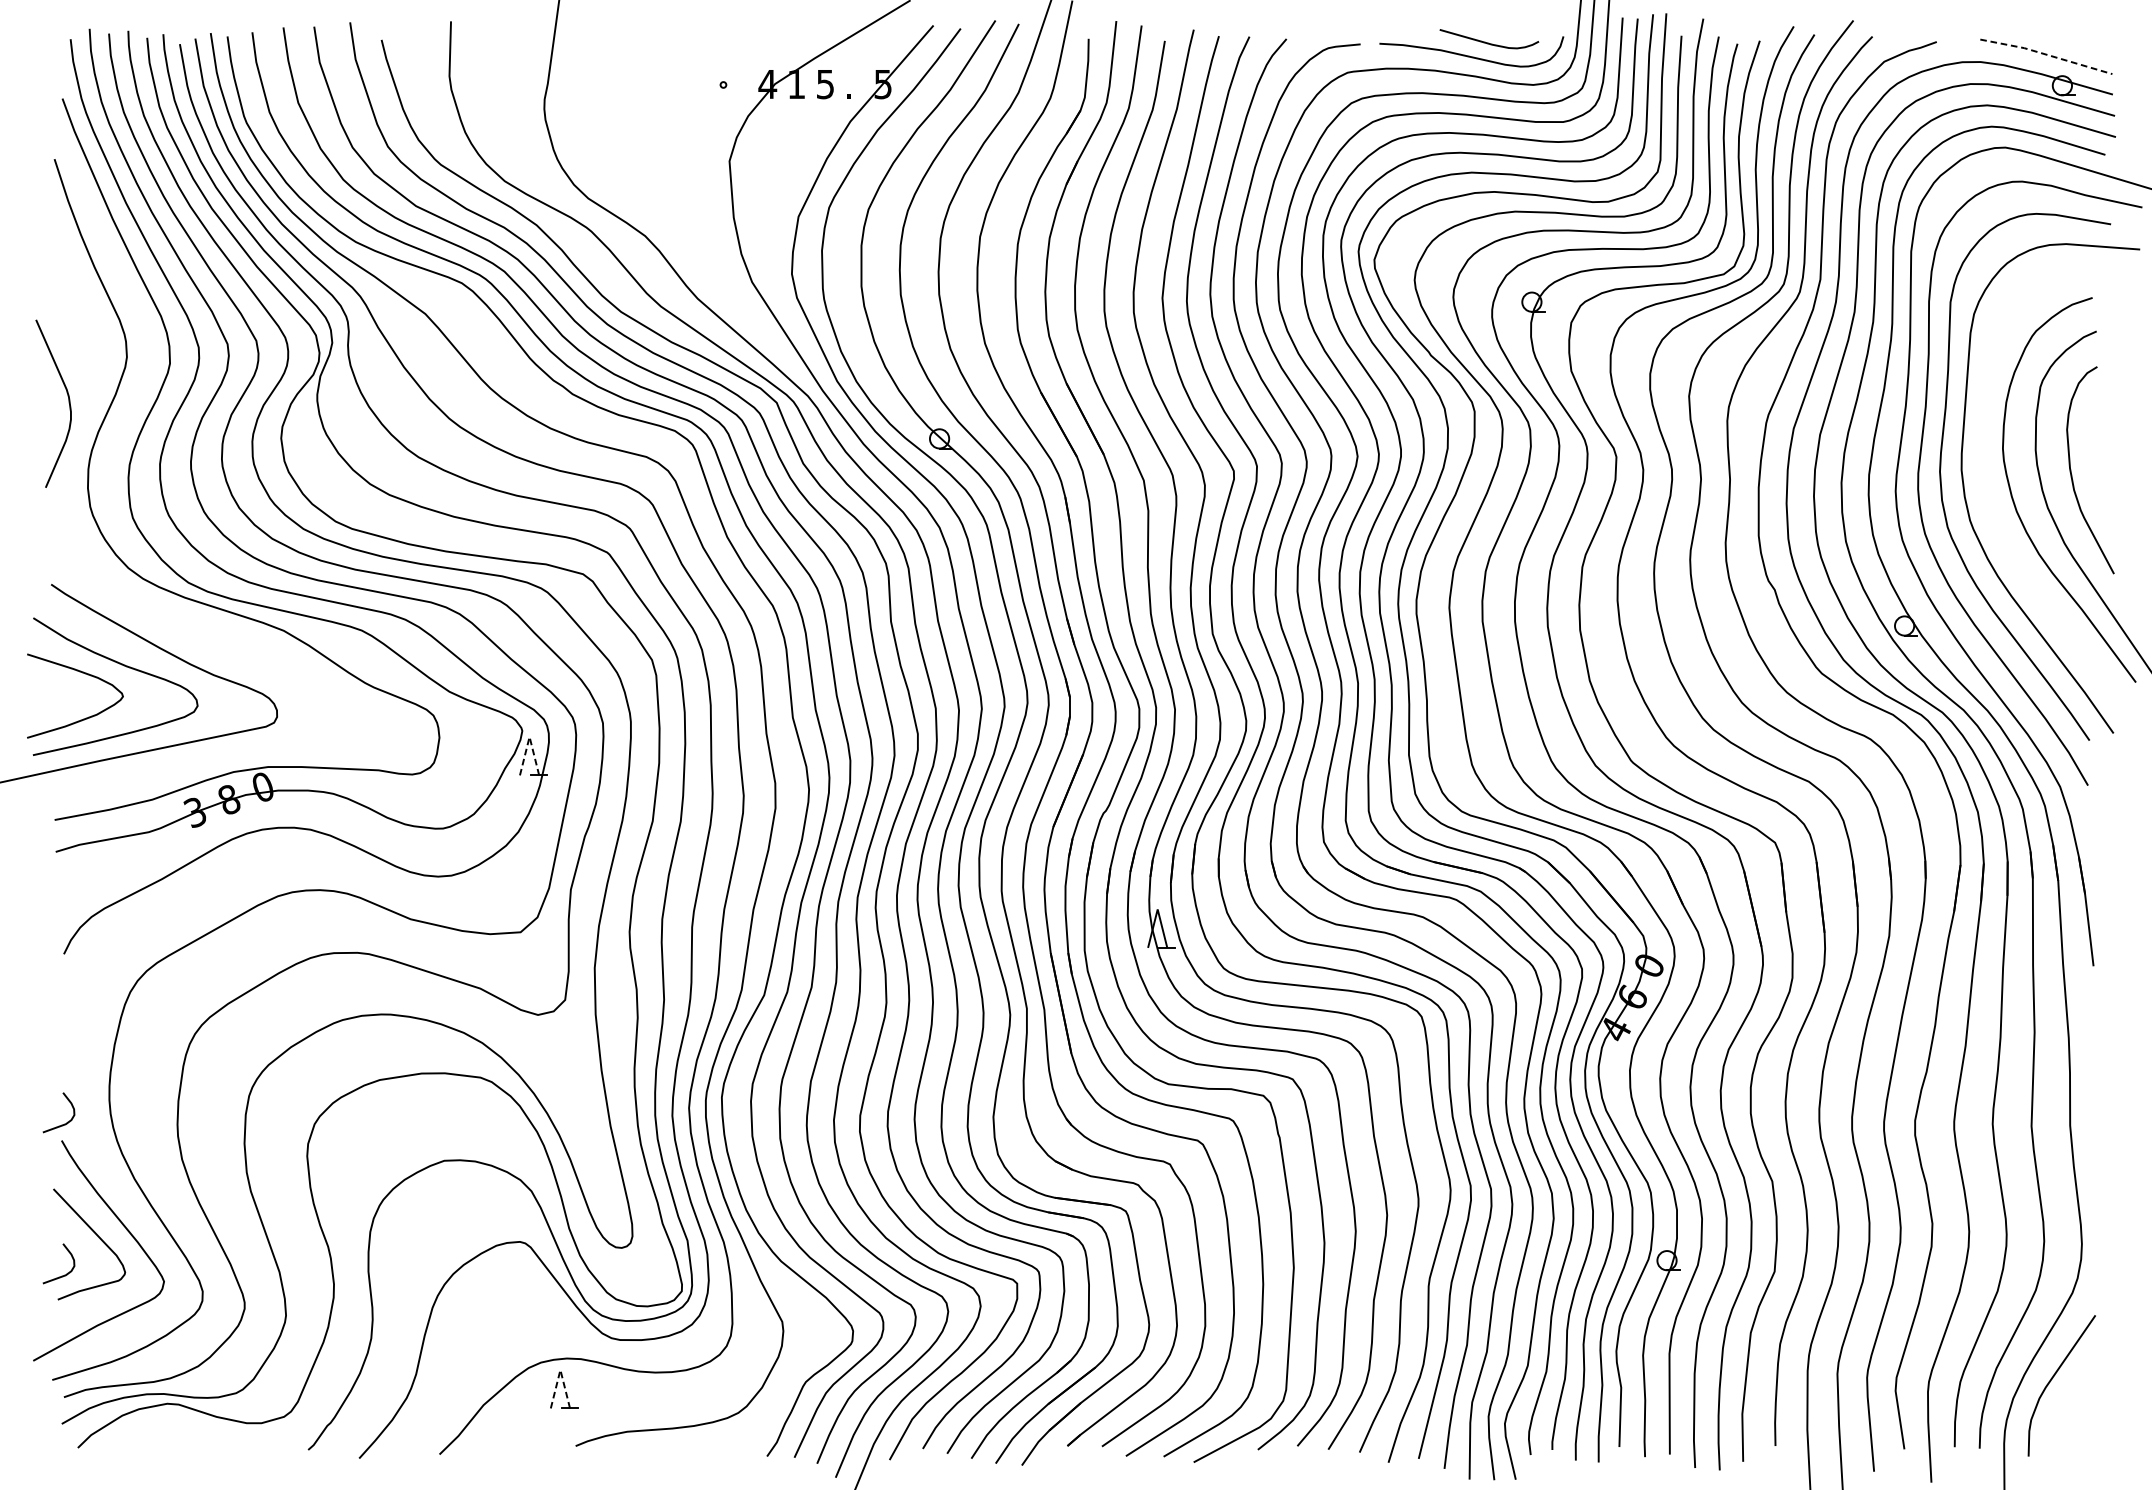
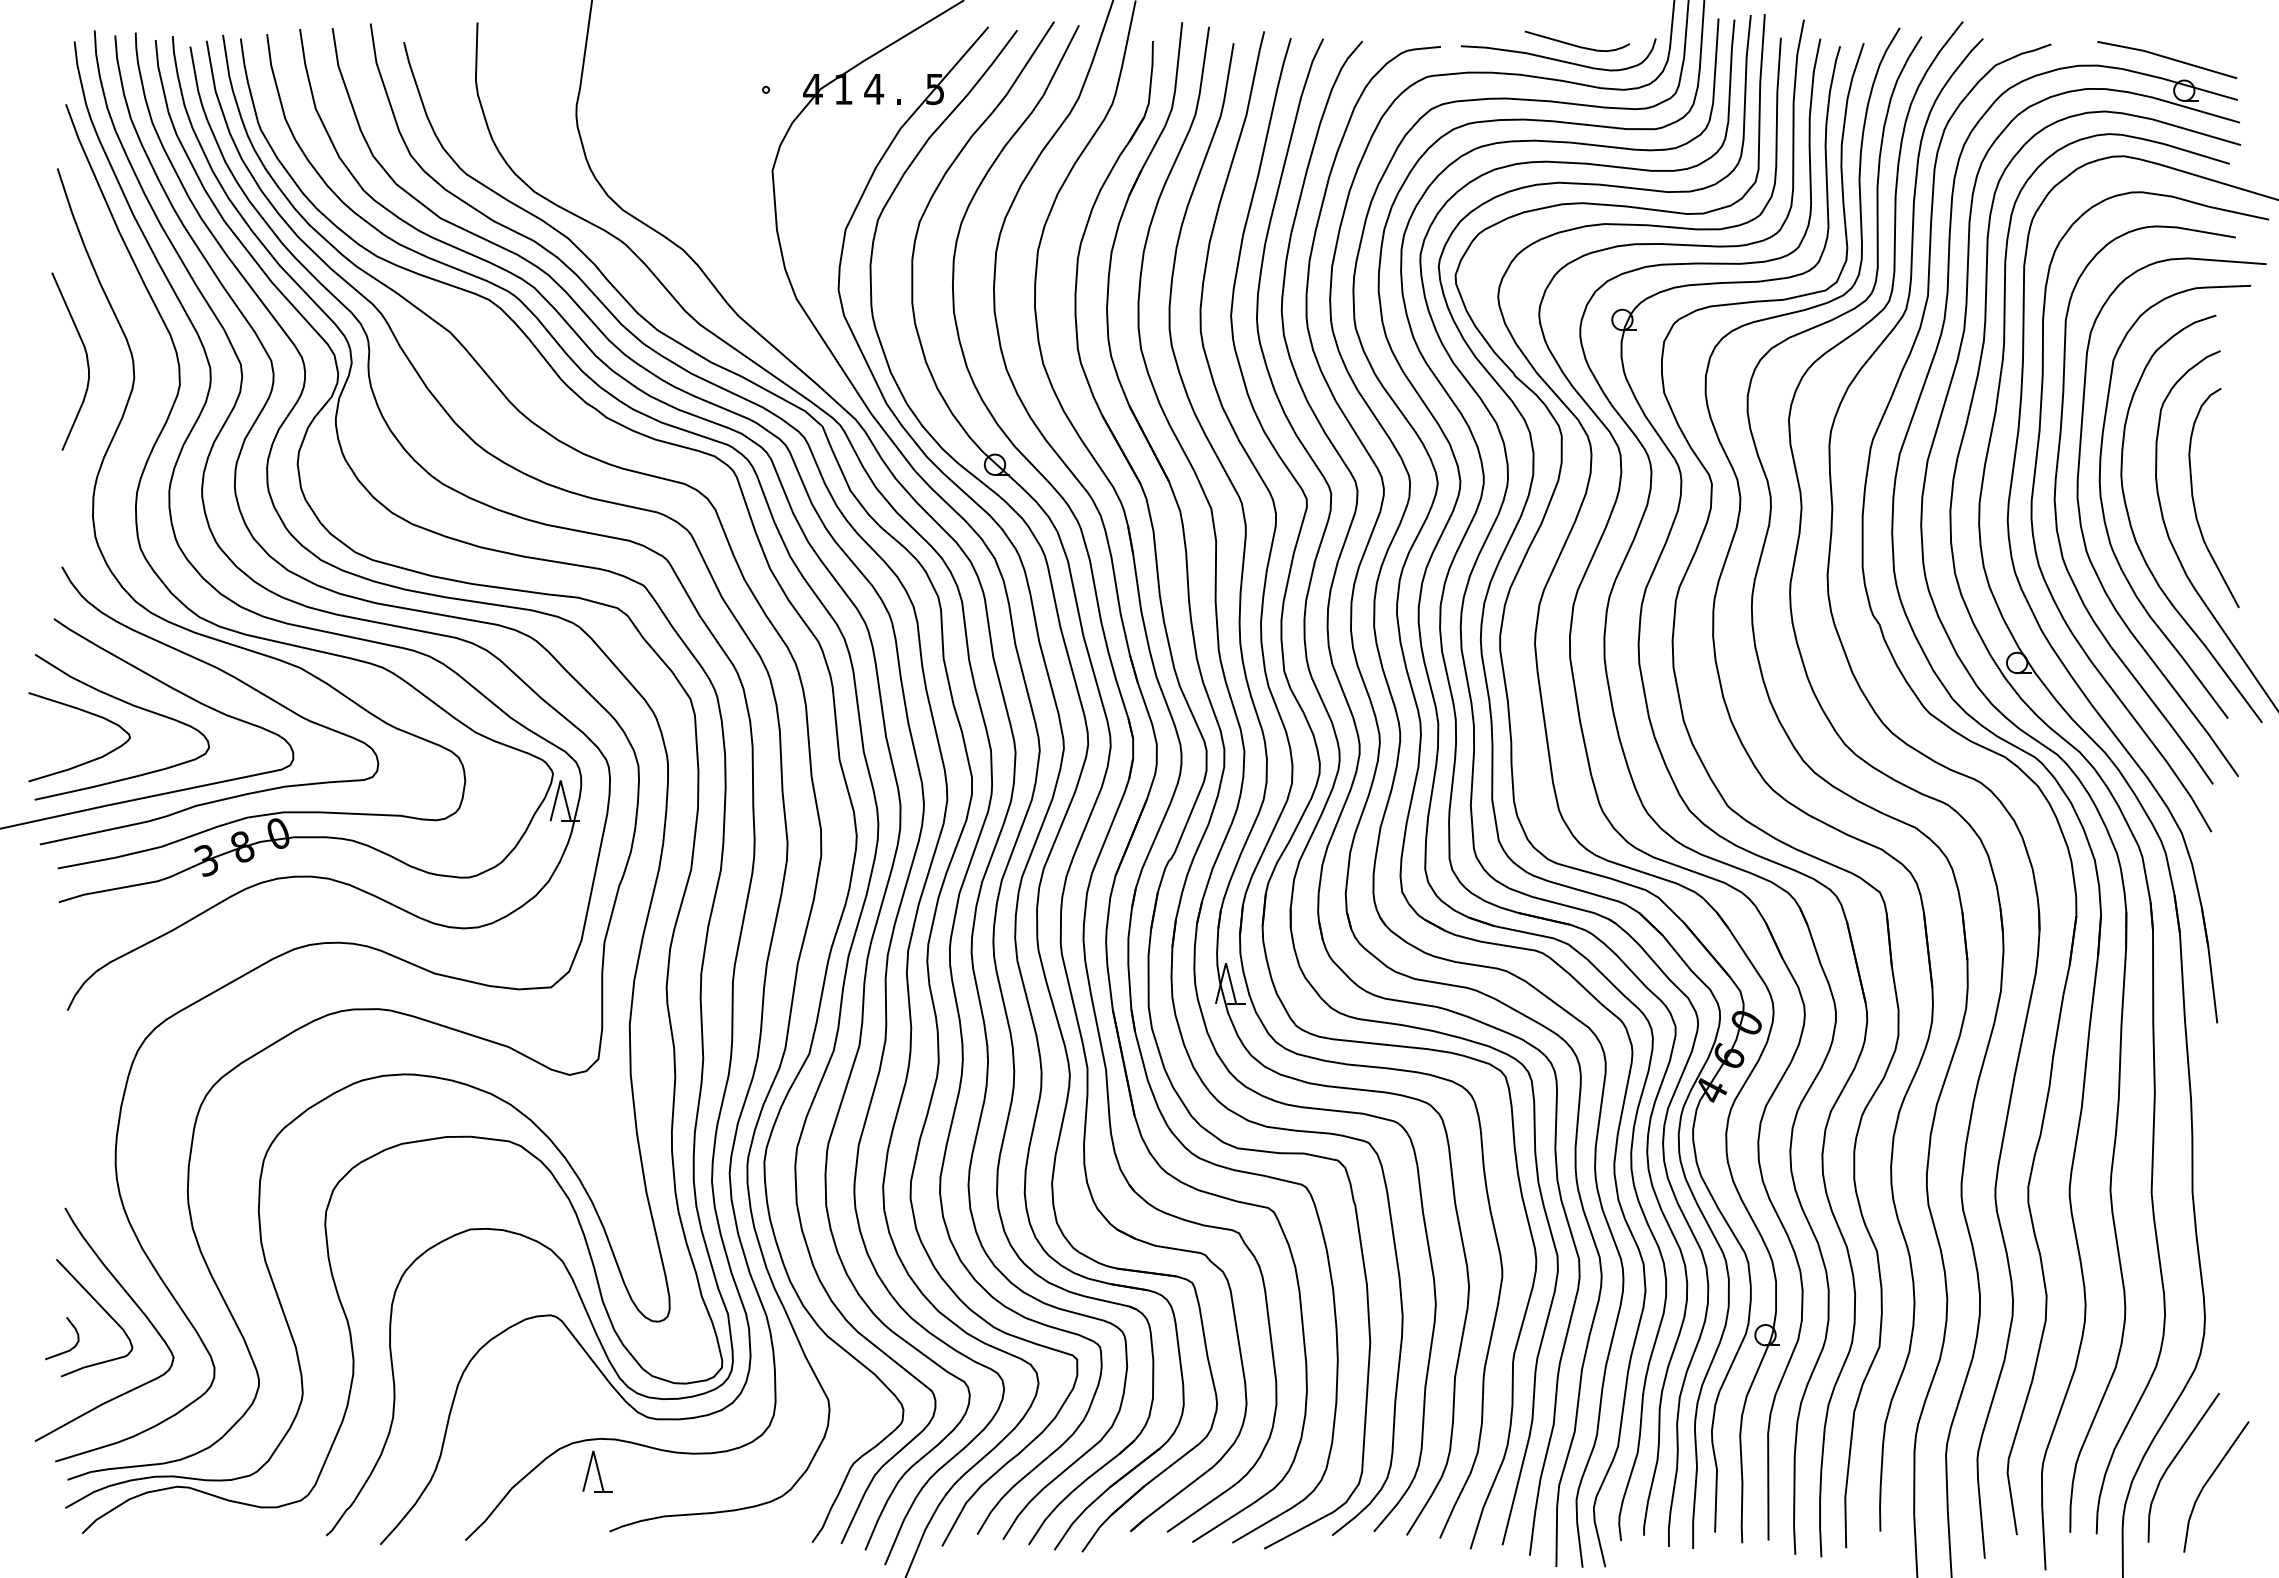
line: (2046, 54) -> (2167, 57), dashed -> solid
text: (825, 84) -> (874, 89), 5 -> 4
curve: (68, 403) -> (86, 361), moved
curve: (1987, 483) -> (2104, 512), added
curve: (214, 636) -> (226, 674), added
line: (529, 736) -> (560, 780), dashed -> solid
curve: (62, 1124) -> (66, 1190), removed
line: (560, 1369) -> (593, 1450), dashed -> solid
line: (2086, 1397) -> (2209, 1480), added

